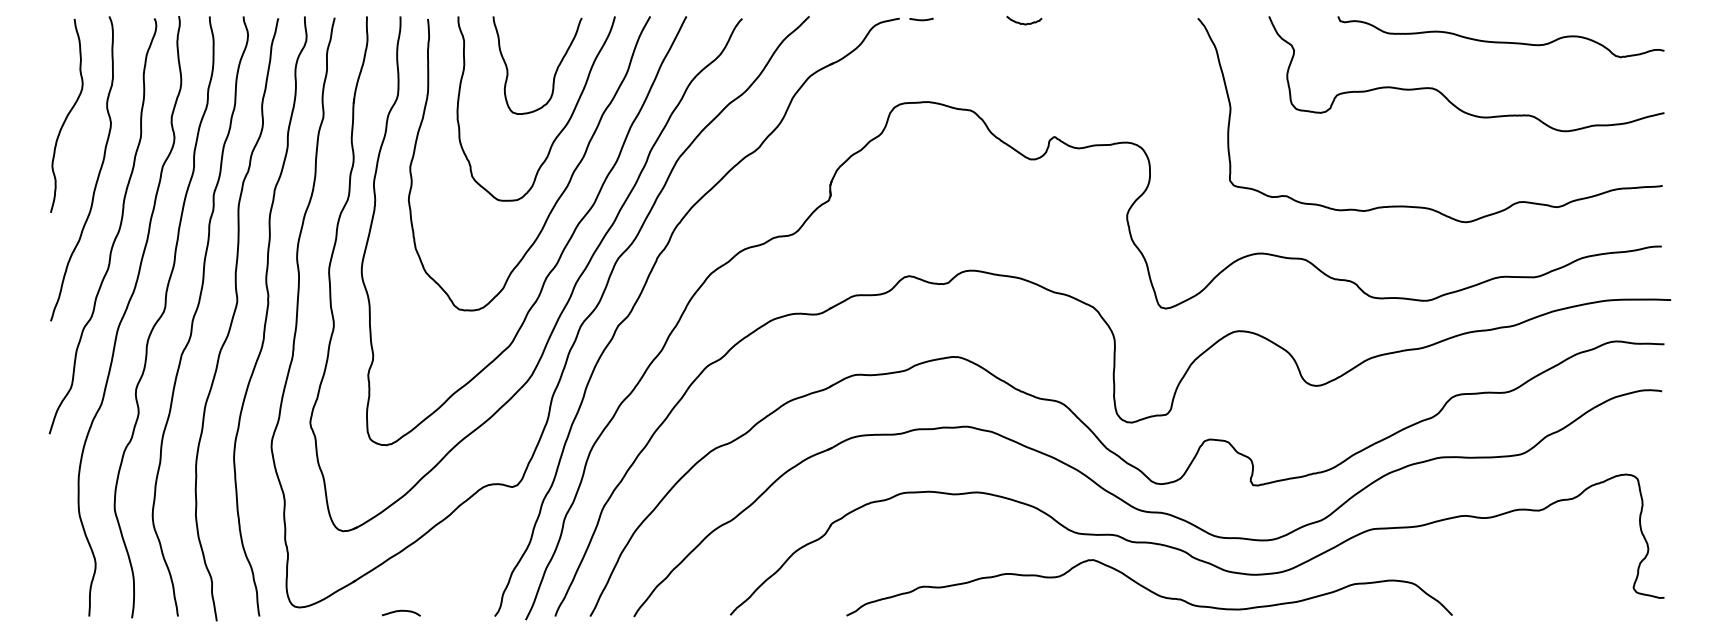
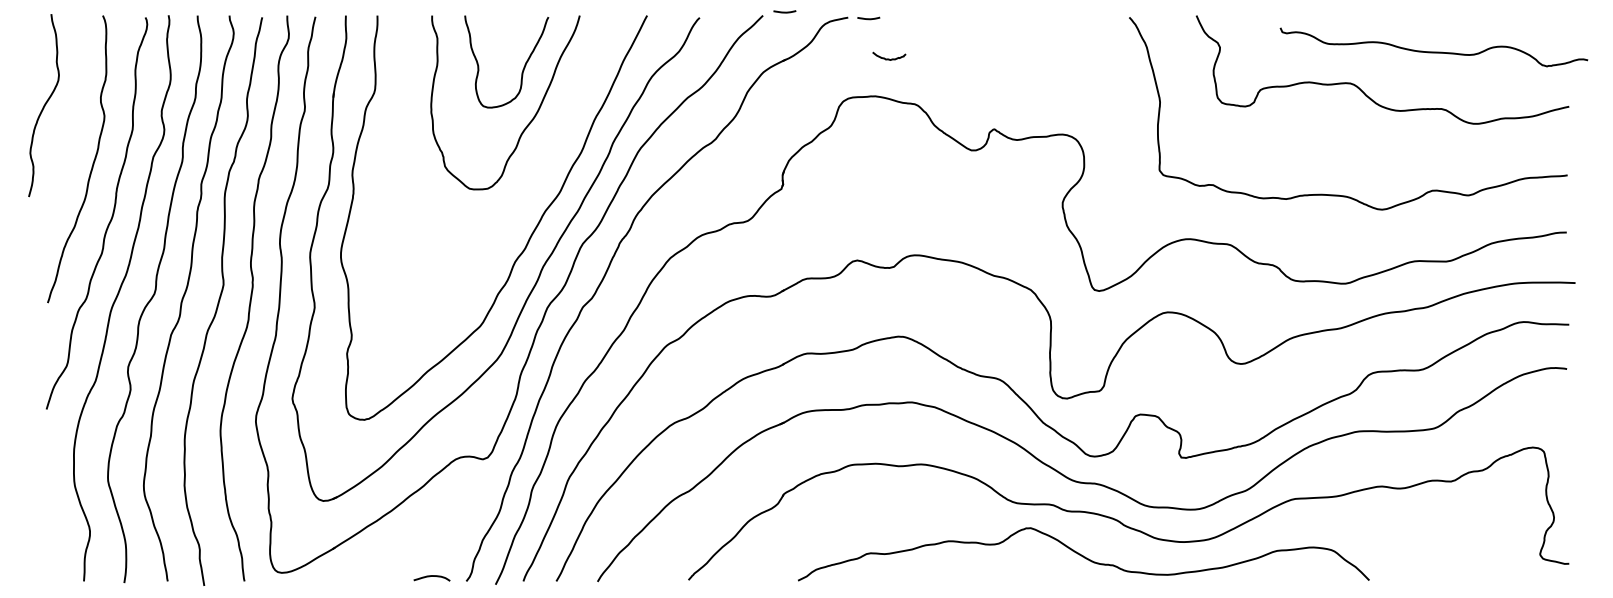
curve: (832, 12) -> (784, 11), added
curve: (1024, 23) -> (889, 59), moved
curve: (1500, 41) -> (1433, 51), moved
curve: (66, 115) -> (43, 105), moved
curve: (567, 183) -> (534, 173), removed
curve: (400, 611) -> (431, 576), moved

